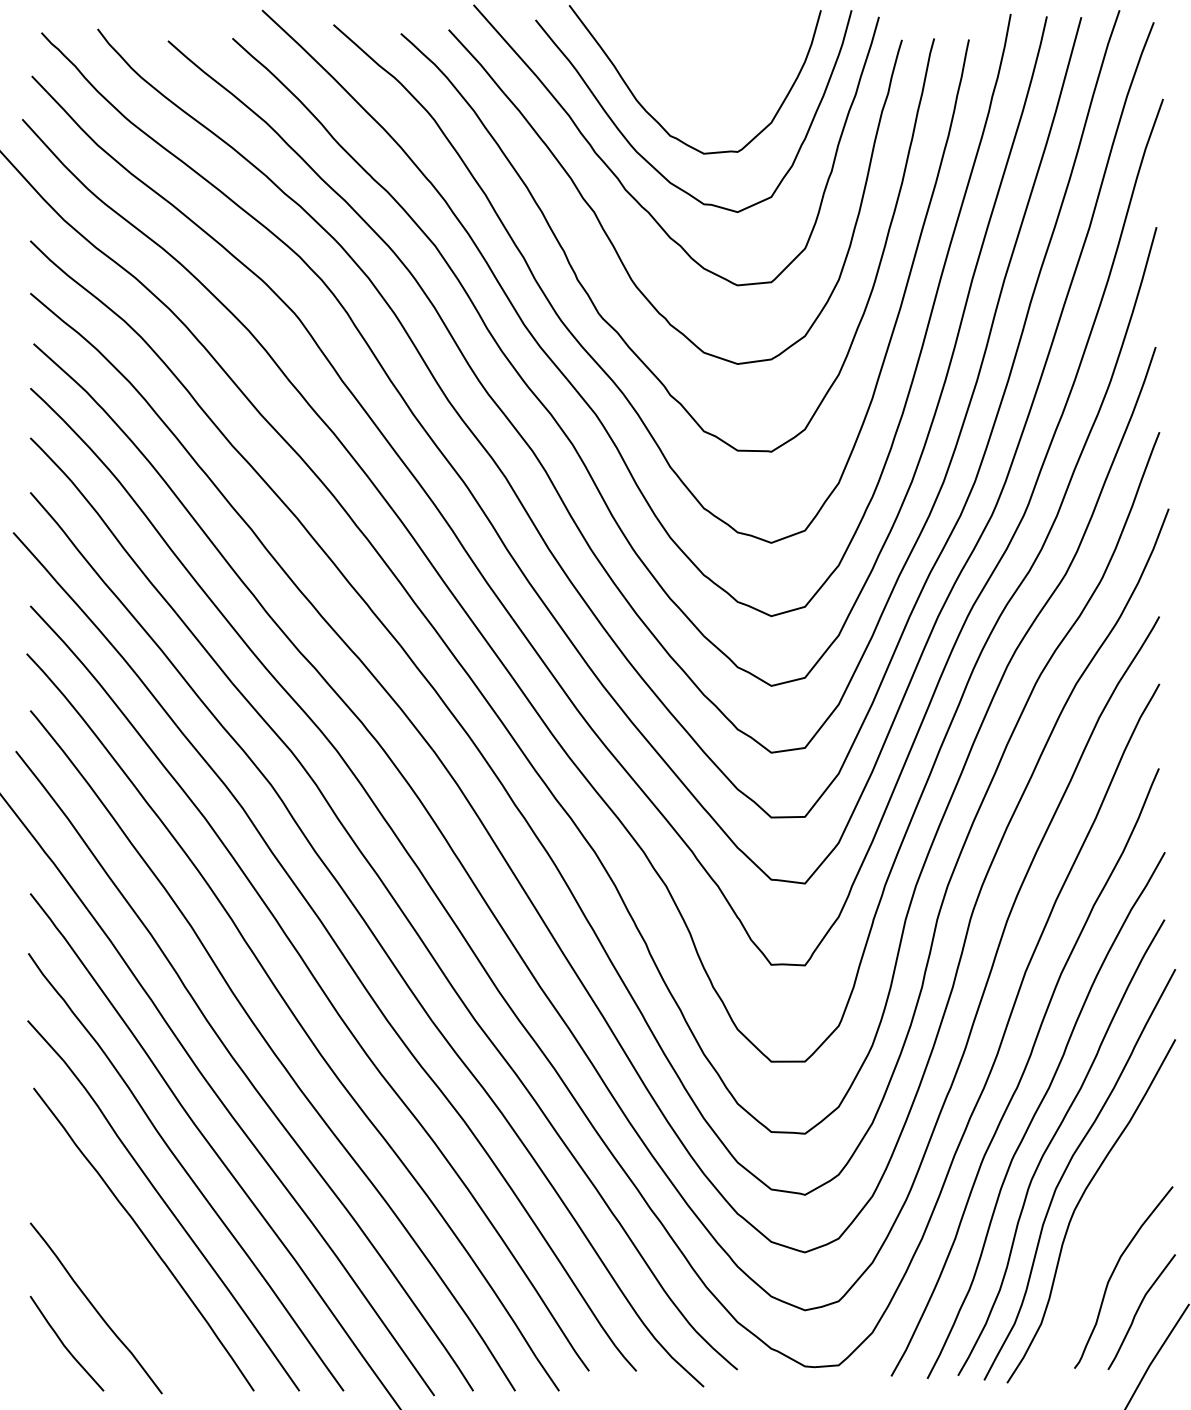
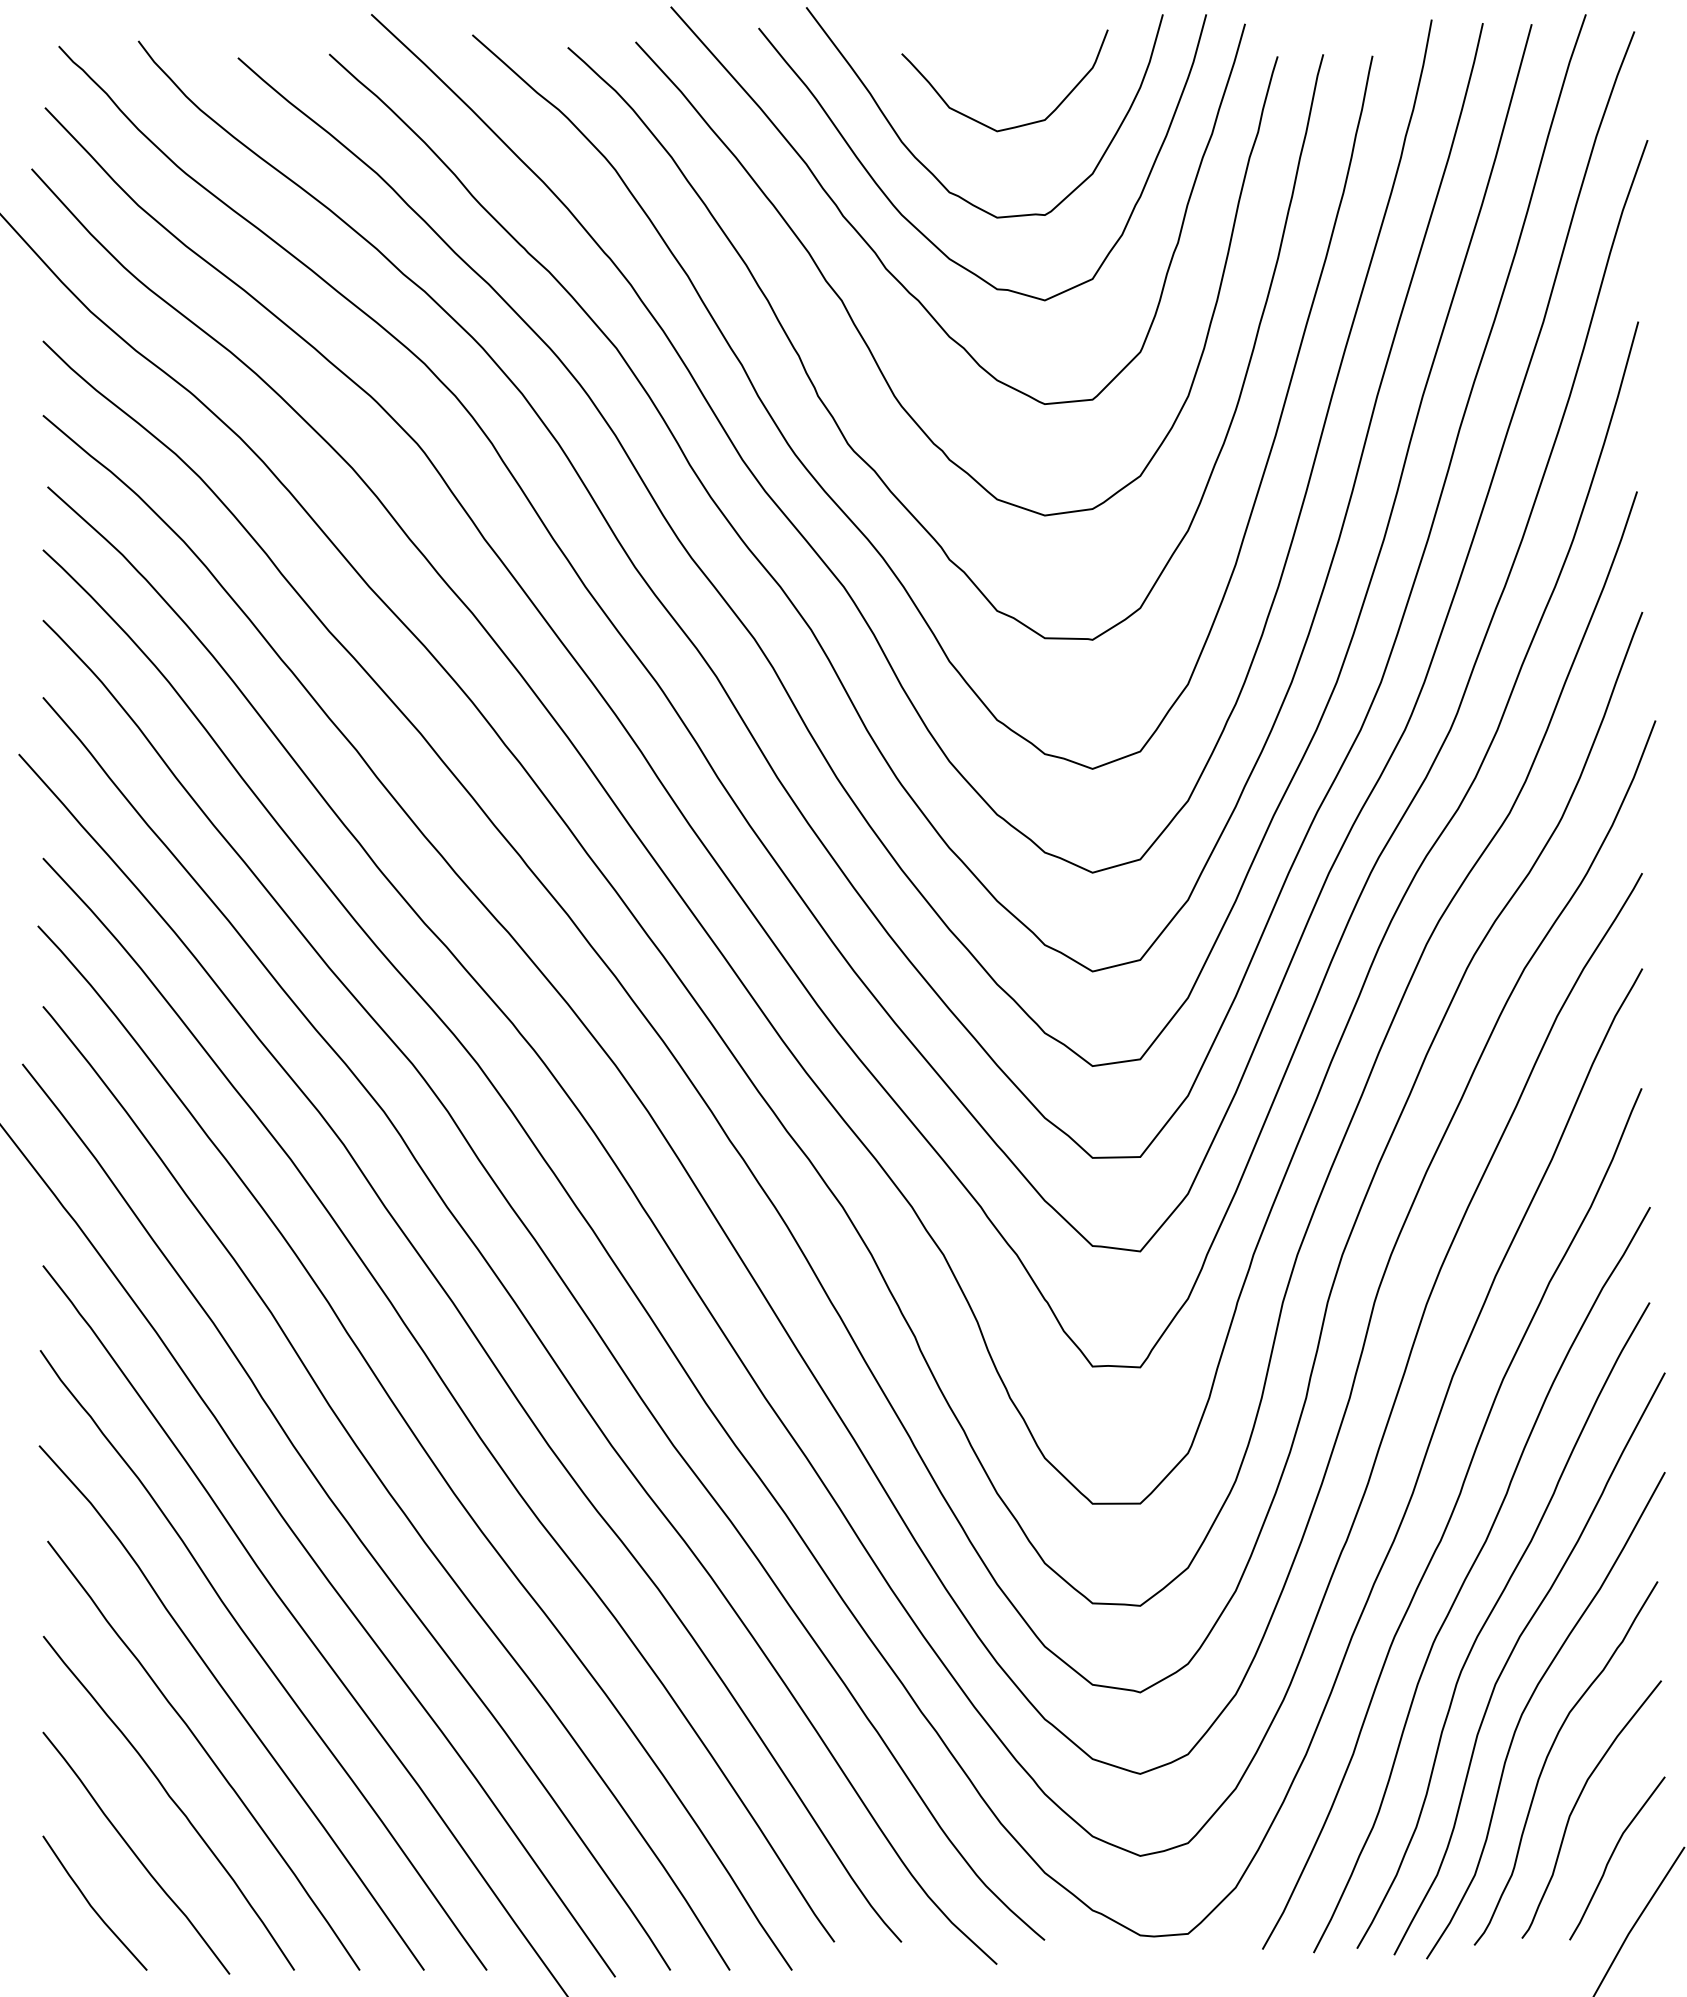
curve: (717, 88) -> (1016, 125), added
curve: (1094, 1238) -> (1550, 1754), added
curve: (121, 1272) -> (172, 1802), added

